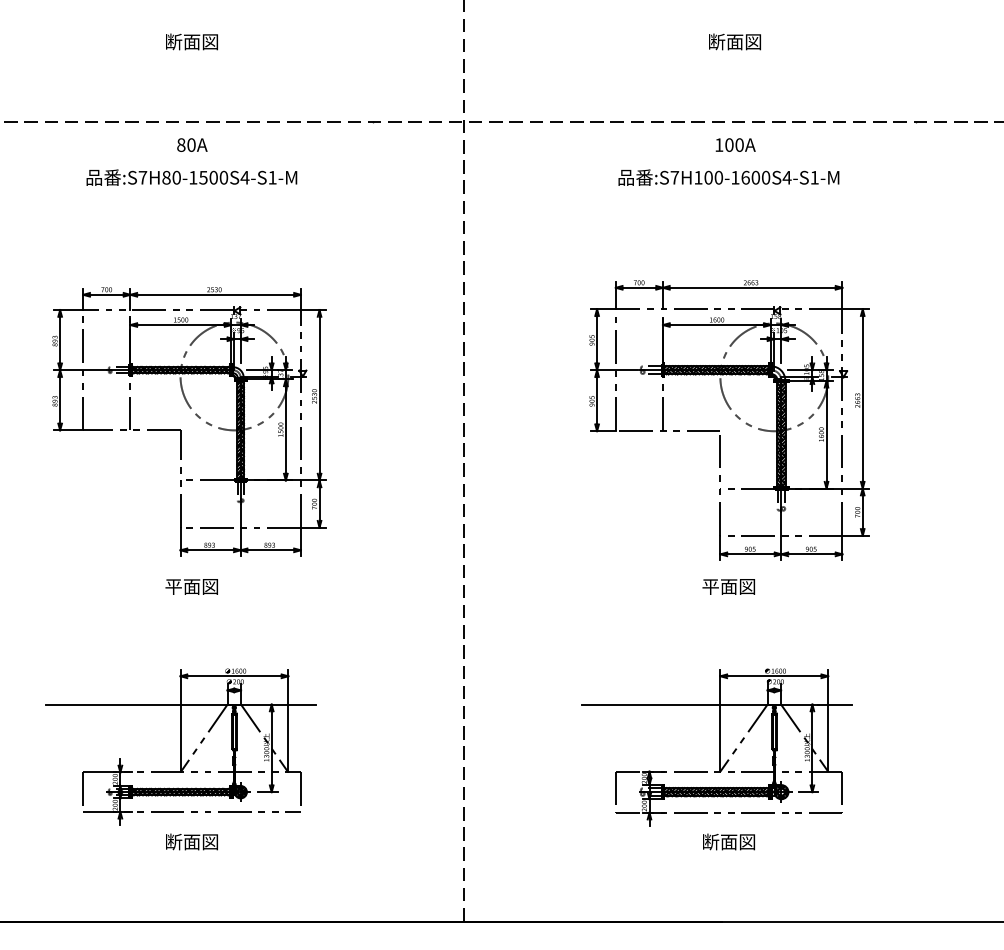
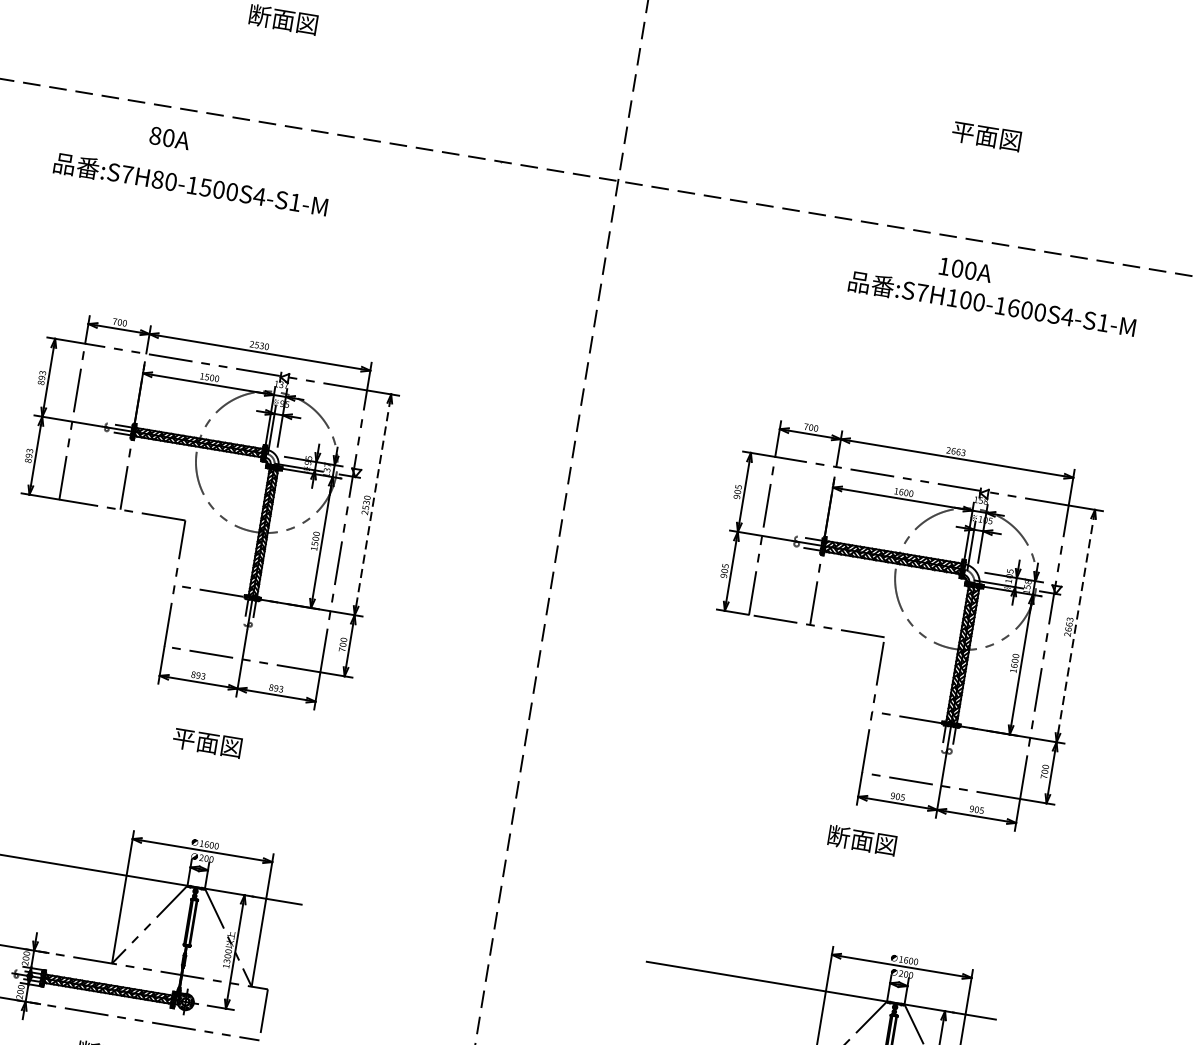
text: (716, 41) -> (963, 131), 断面図 -> 平面図
text: (192, 144) -> (170, 137), moved
text: (191, 177) -> (190, 184), moved
text: (728, 177) -> (991, 304), moved
line: (319, 394) -> (373, 503), solid -> dashed
line: (862, 398) -> (1075, 625), solid -> dashed
text: (191, 586) -> (207, 742), moved
text: (710, 586) -> (838, 836), 平面図 -> 断面図

